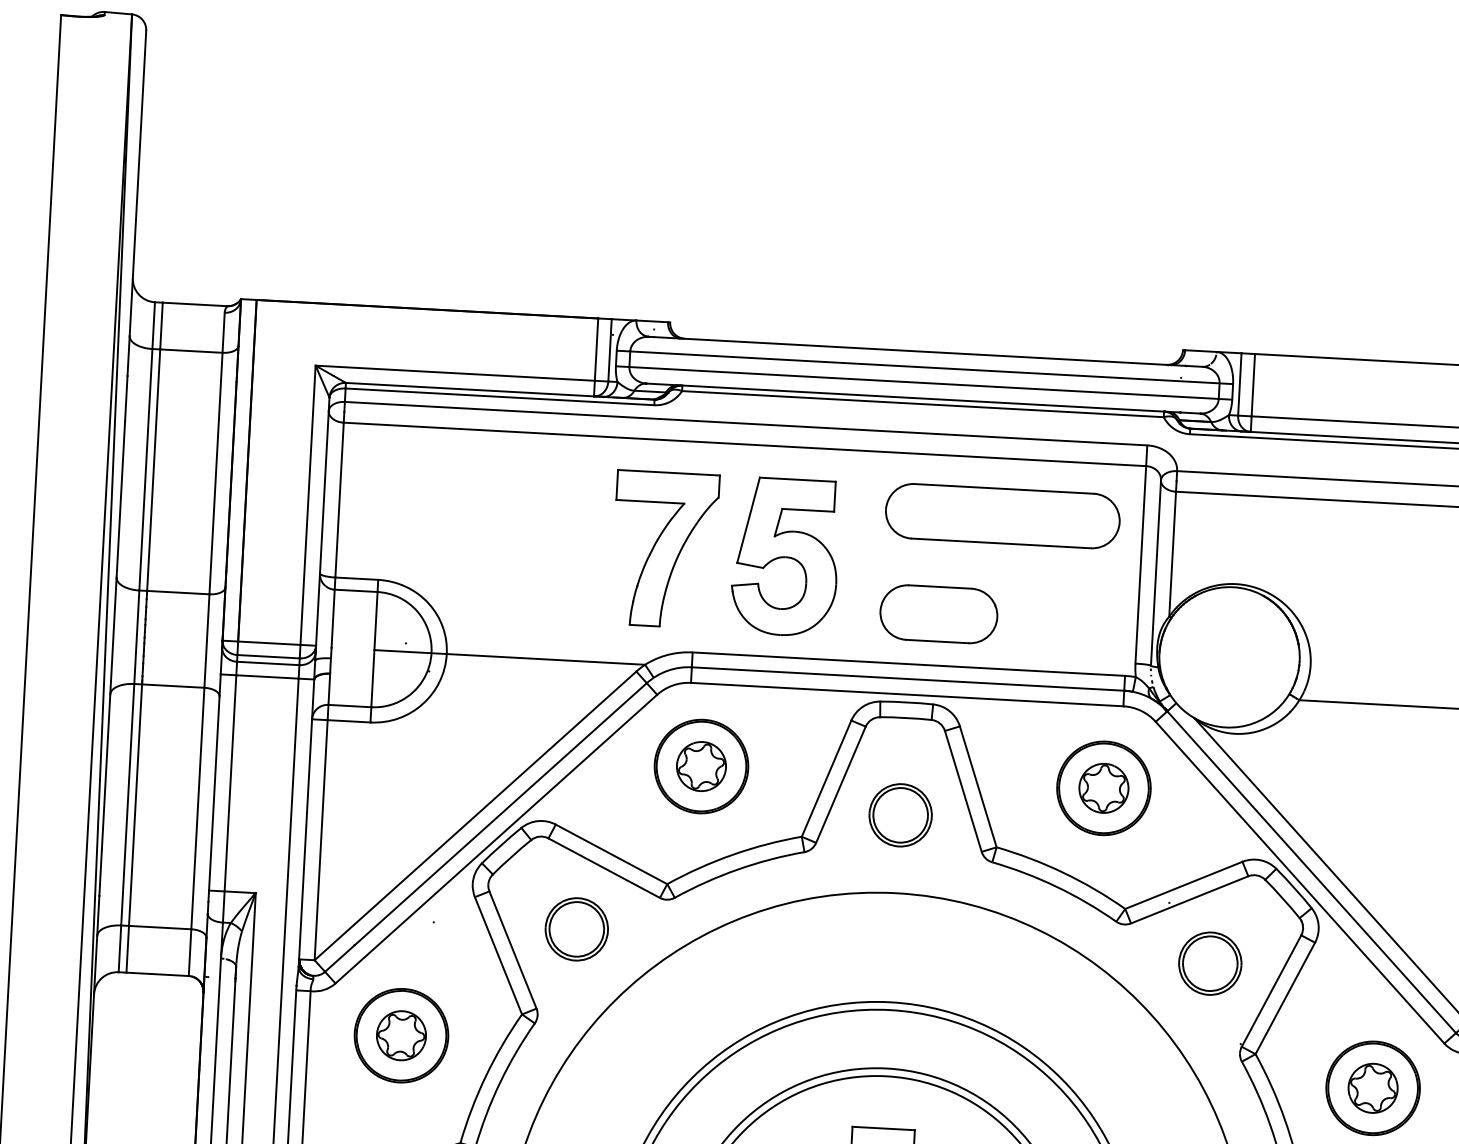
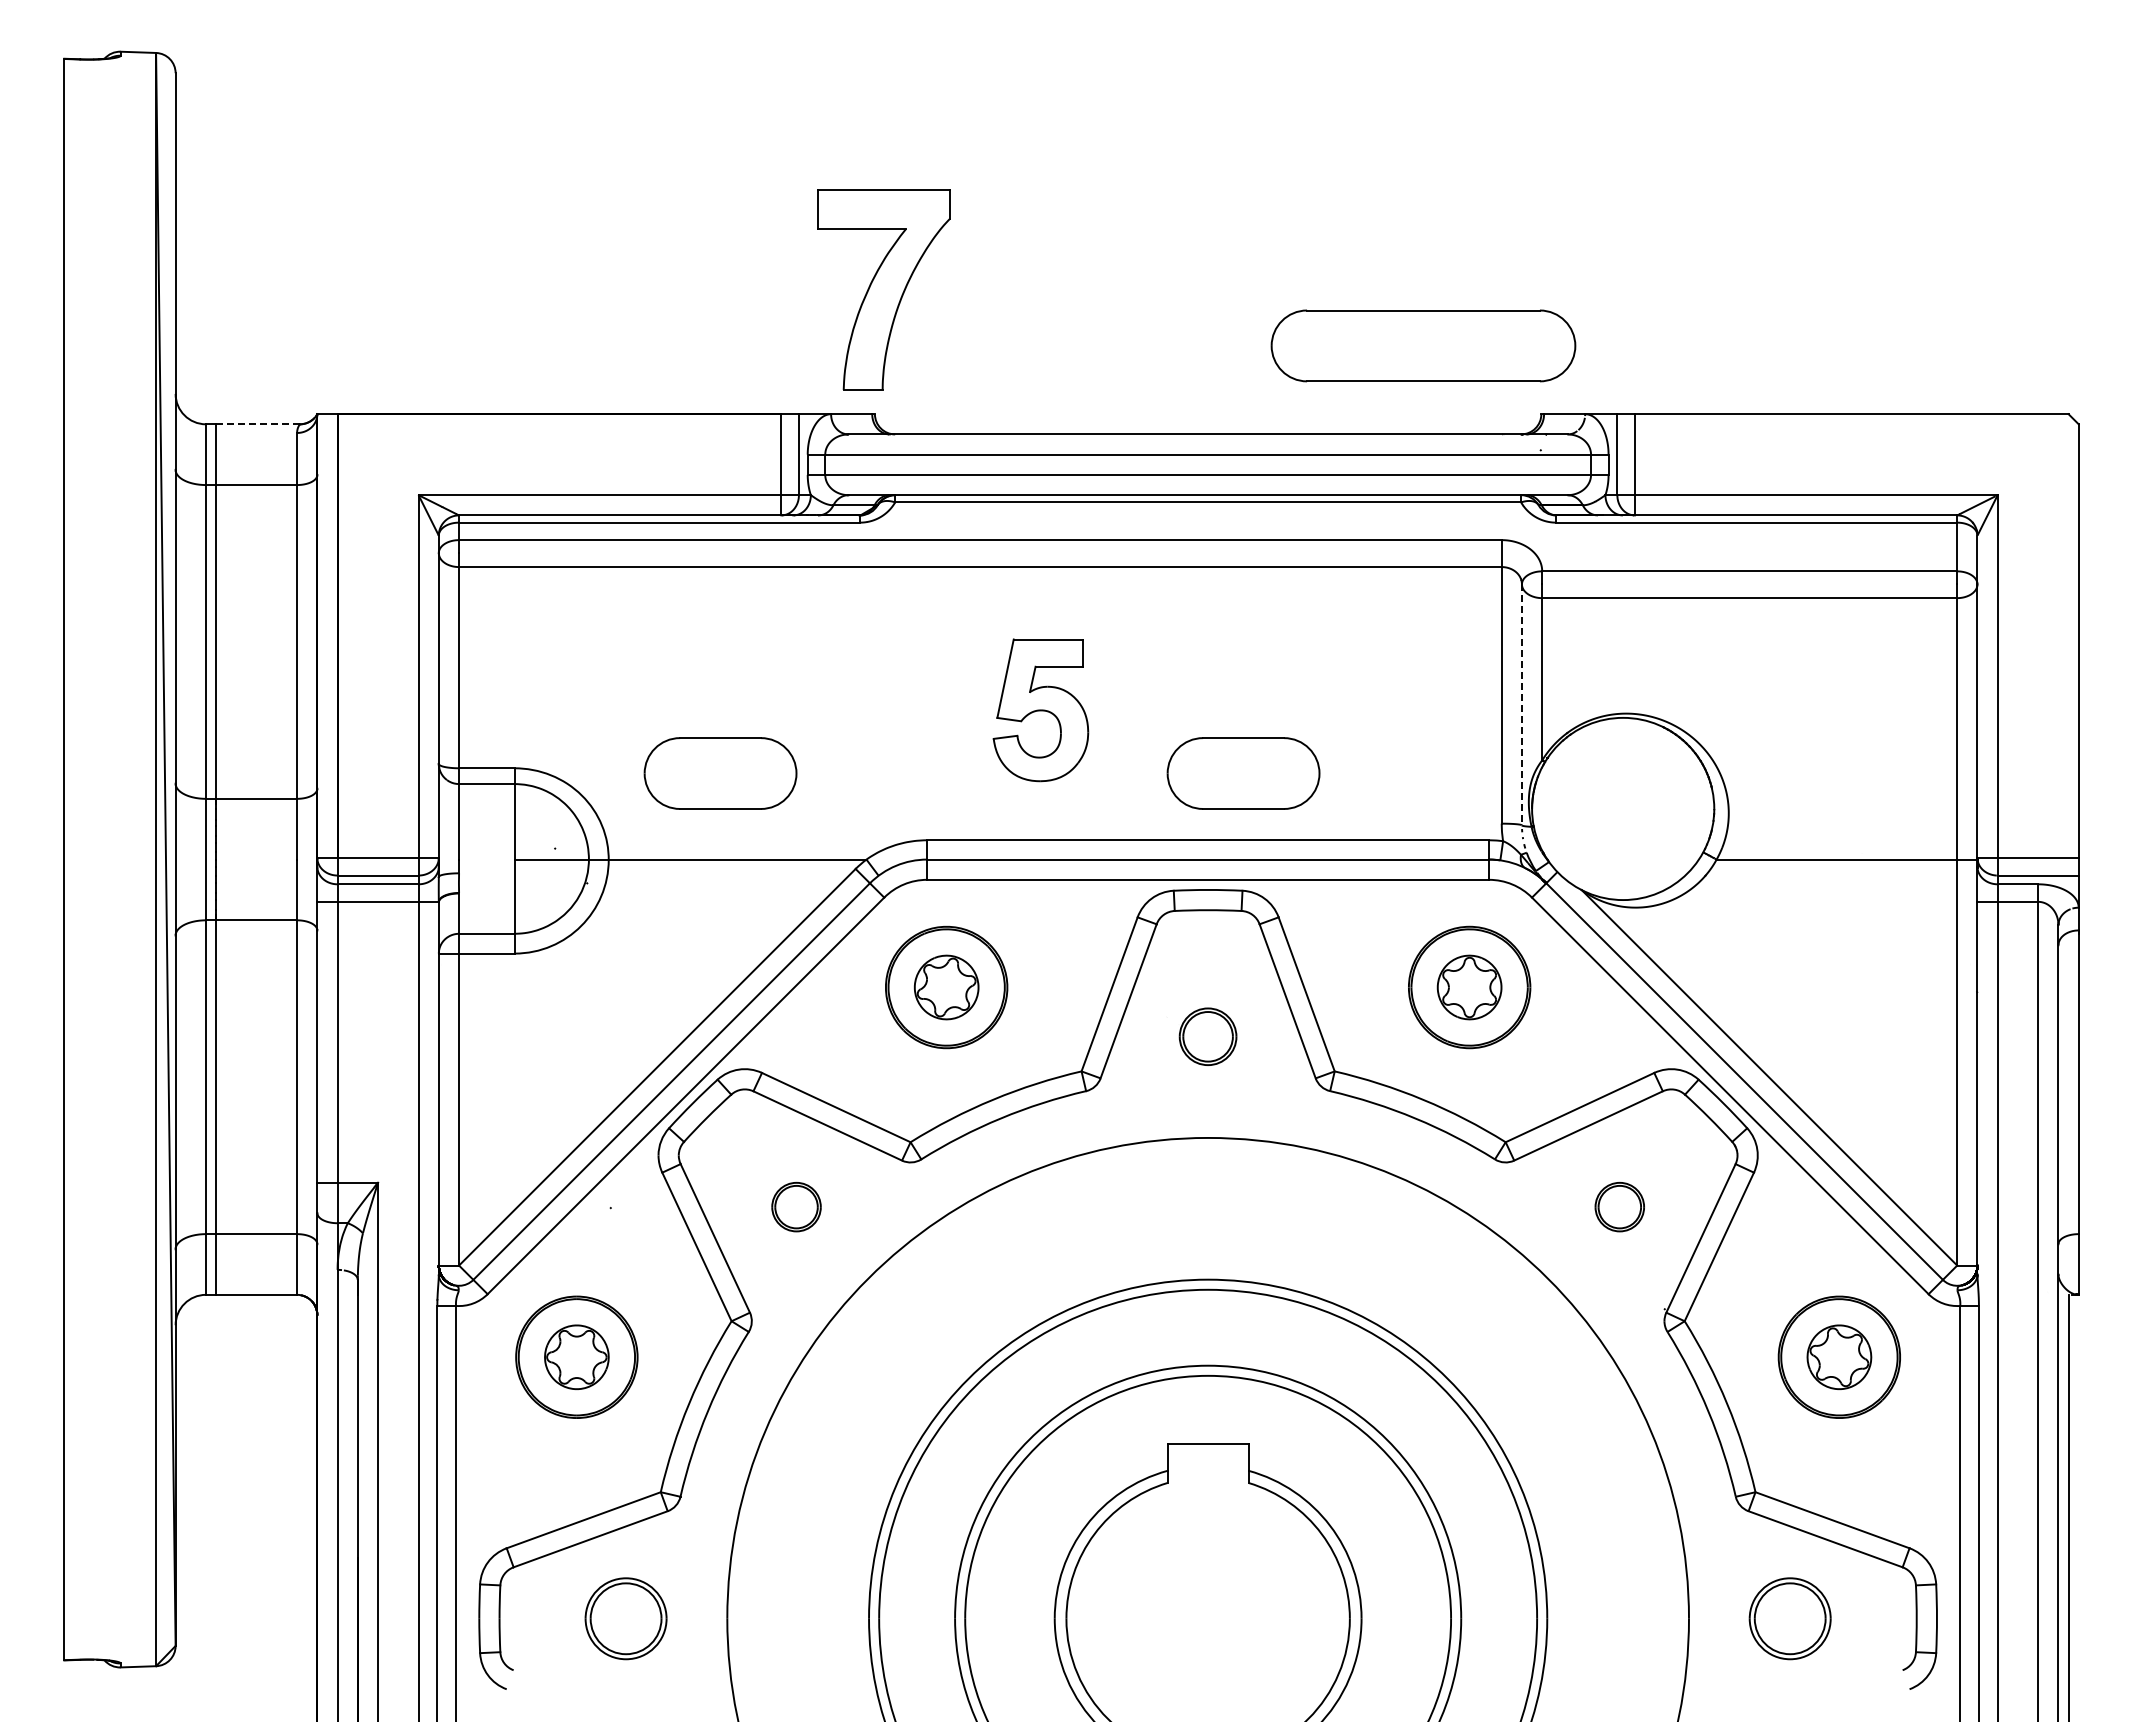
line: (194, 304) -> (257, 424), solid -> dashed
part: (1002, 515) -> (1423, 345), moved
part: (664, 549) -> (883, 289), moved
part: (785, 557) -> (1040, 710), size x0.7
line: (1155, 572) -> (1521, 704), solid -> dashed
part: (536, 592) -> (720, 773), added
part: (900, 815) -> (1207, 1036), size x0.7
part: (576, 928) -> (796, 1206), size x0.6
part: (1210, 963) -> (1619, 1206), size x0.6

